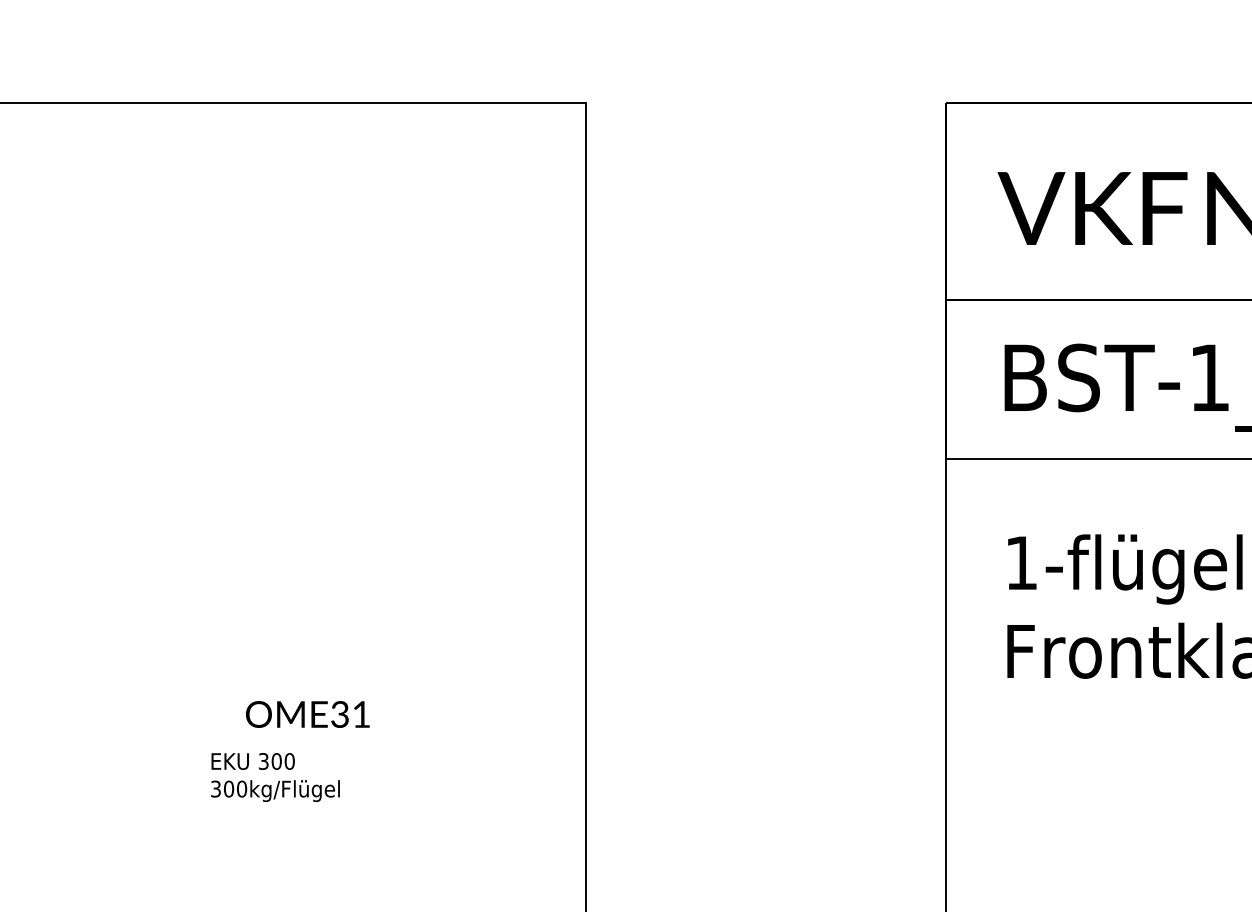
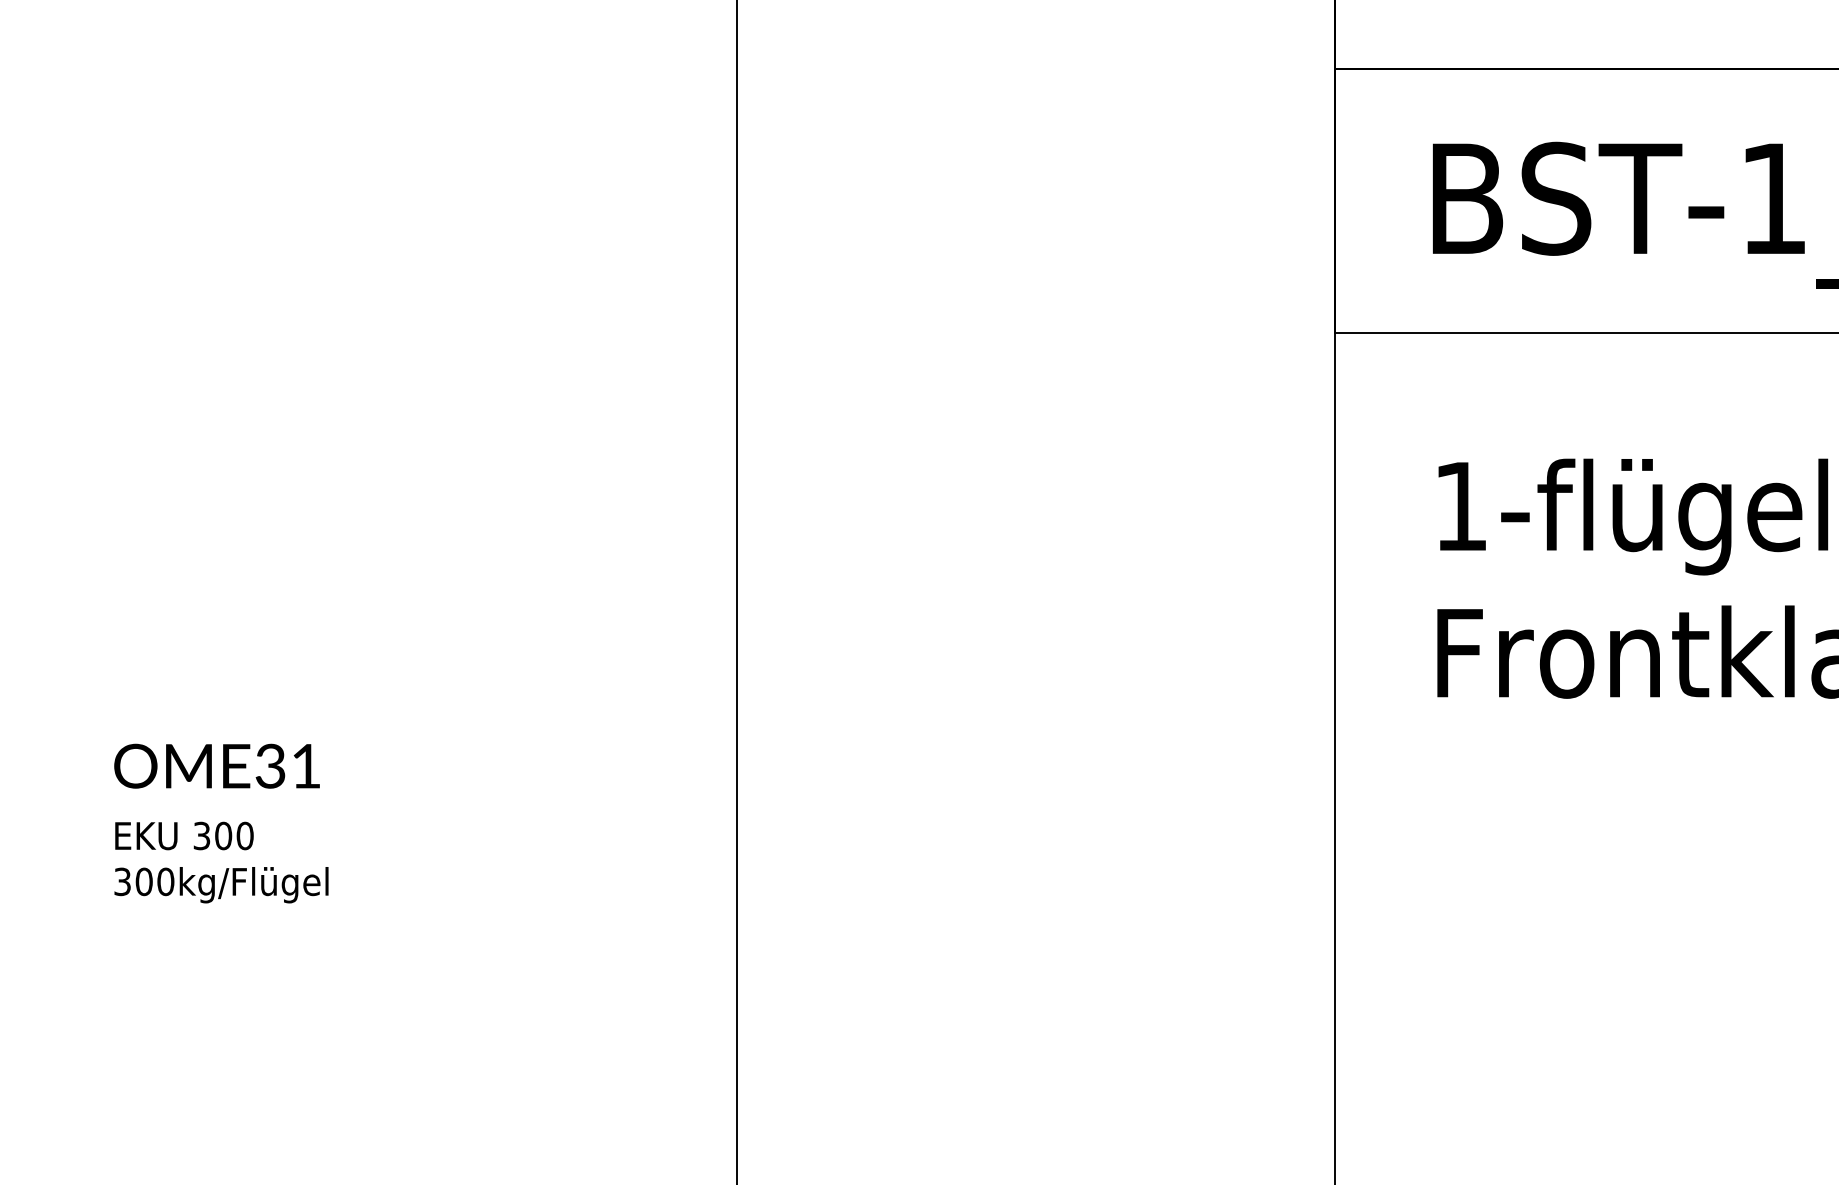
text: (307, 714) -> (216, 766), moved

